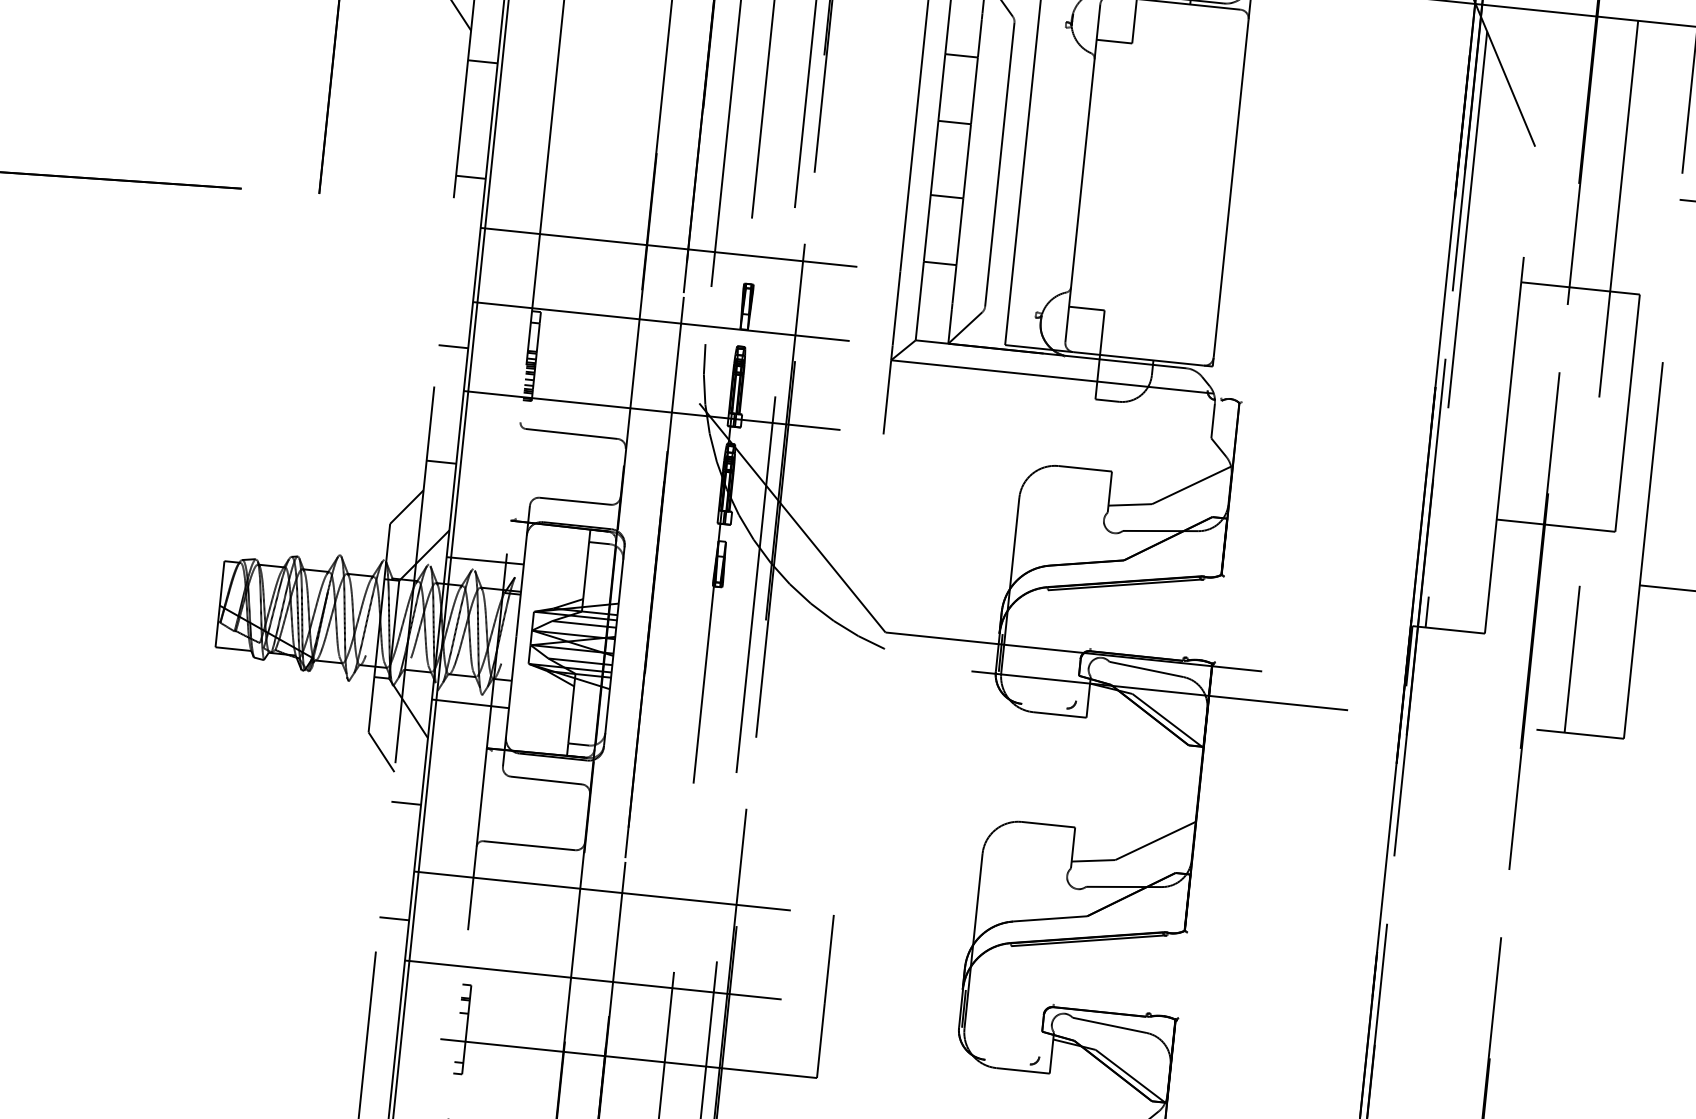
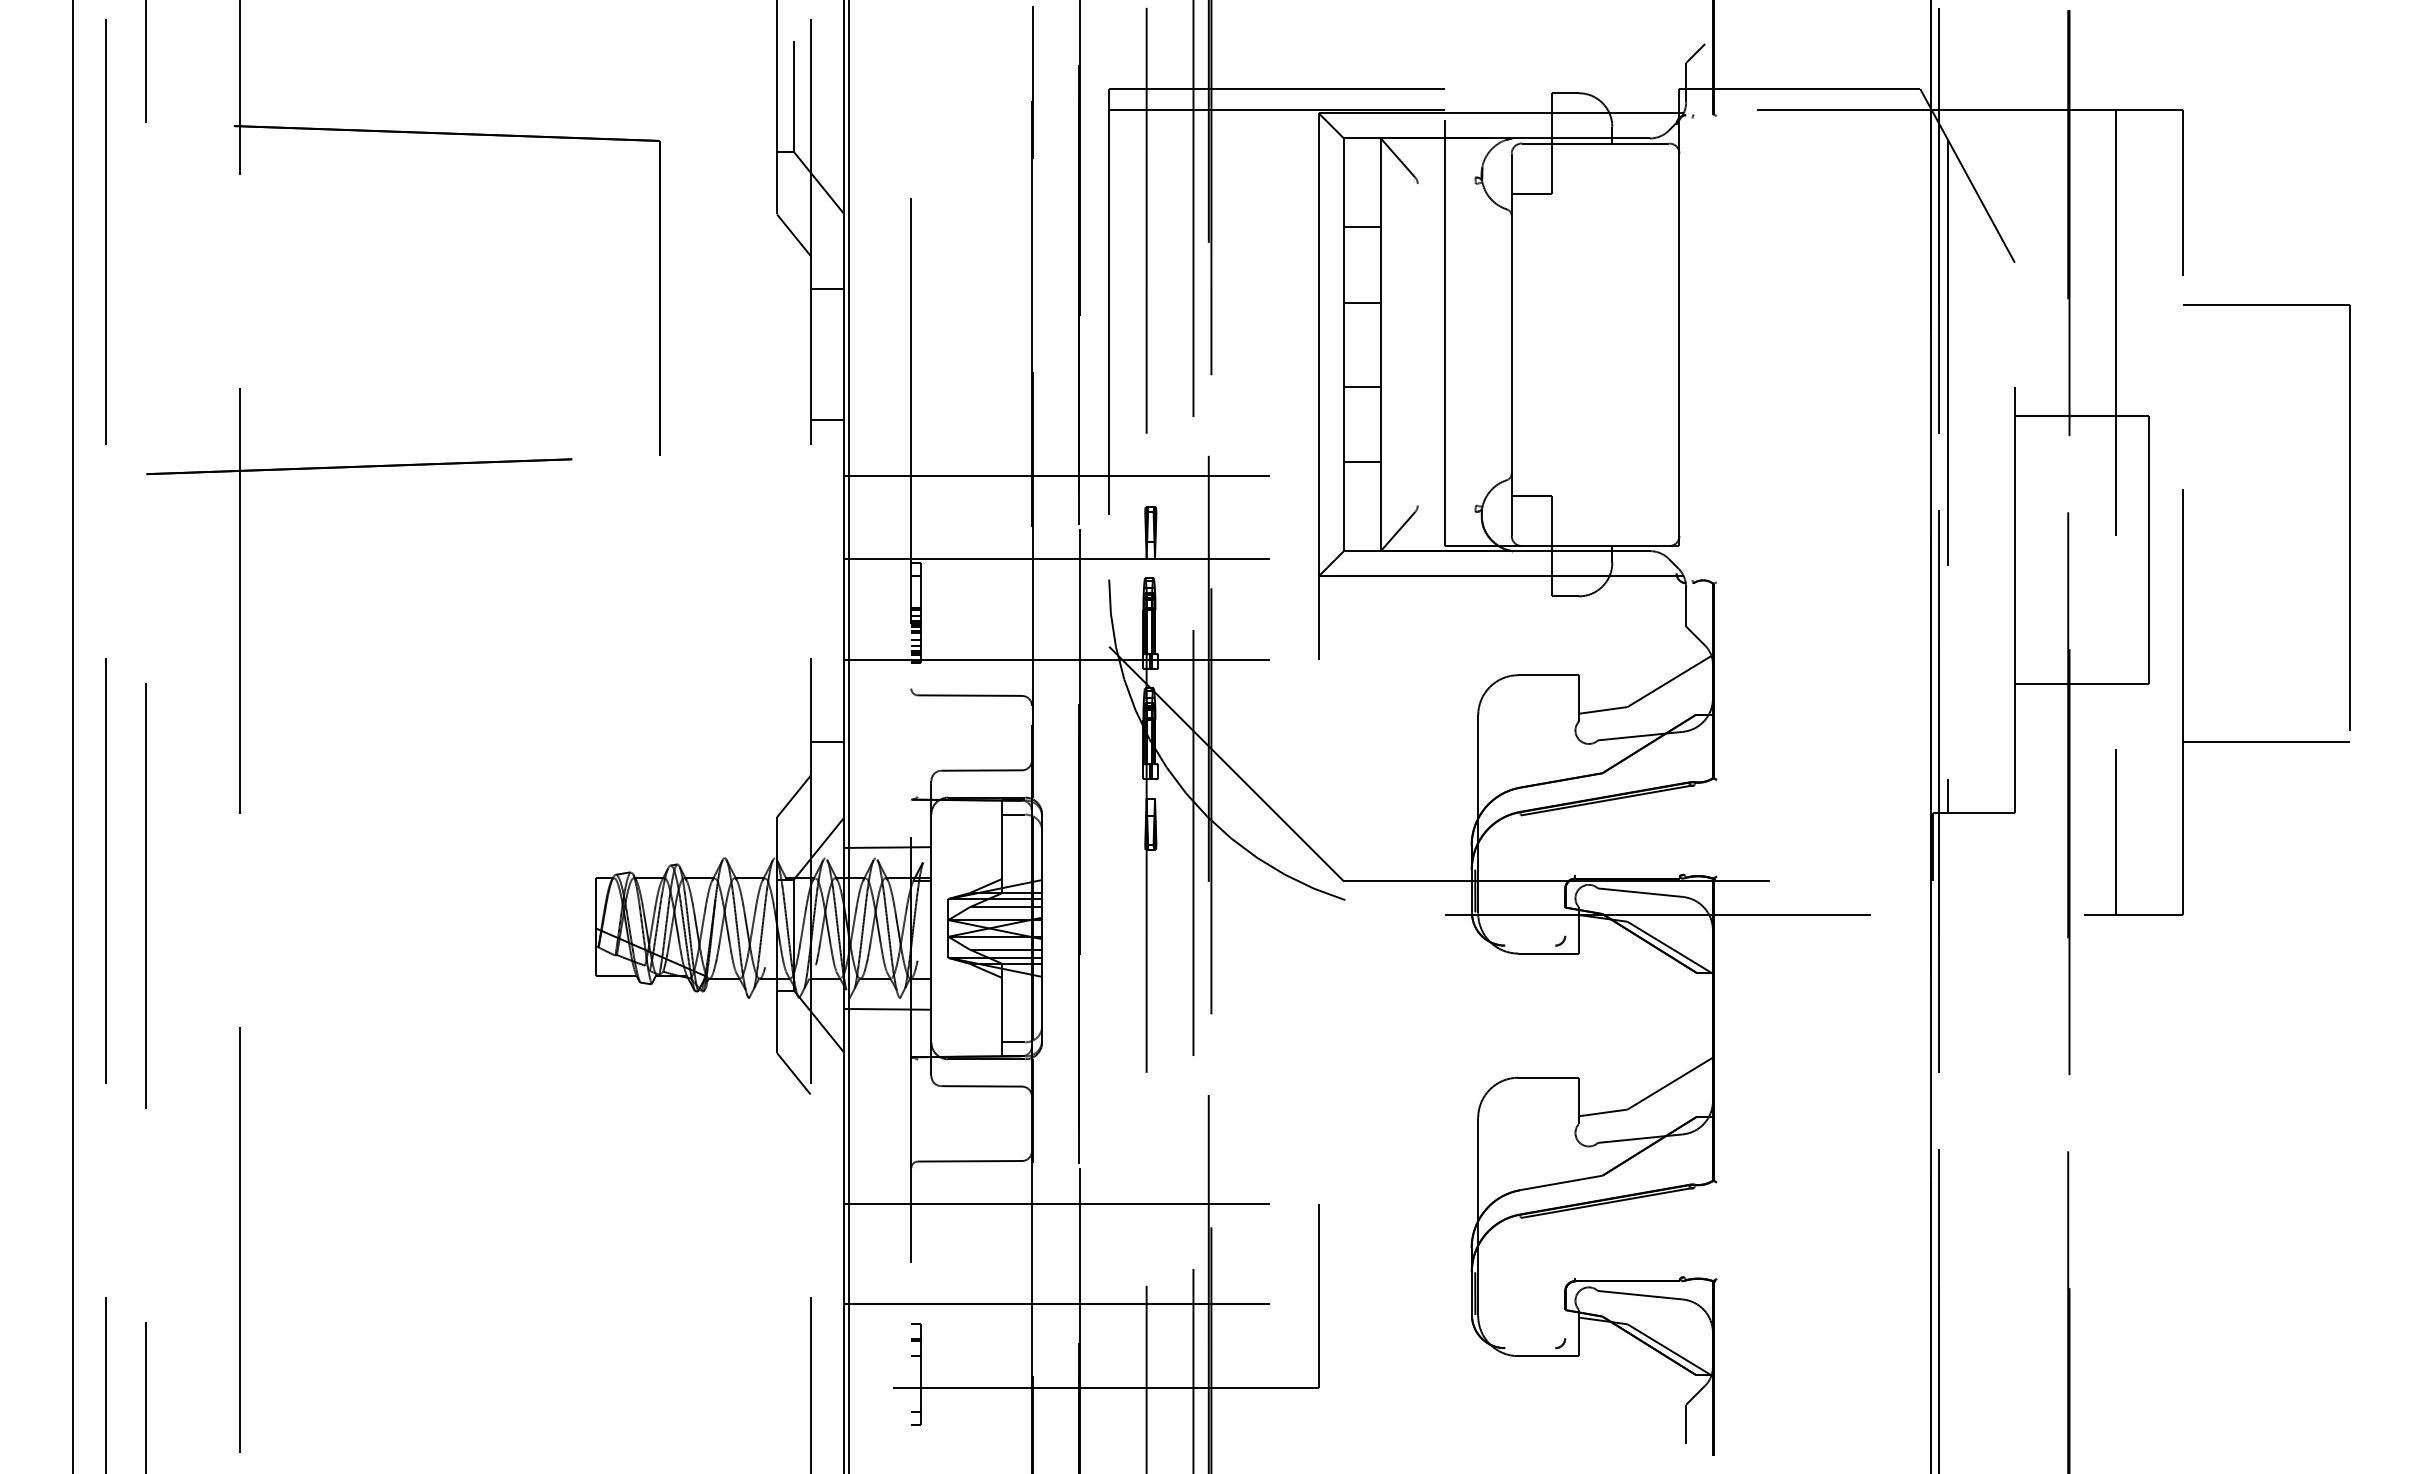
line: (999, 164) -> (1417, 344), removed
line: (453, 346) -> (827, 611), removed
line: (406, 803) -> (827, 1128), removed
line: (394, 918) -> (827, 1258), removed

